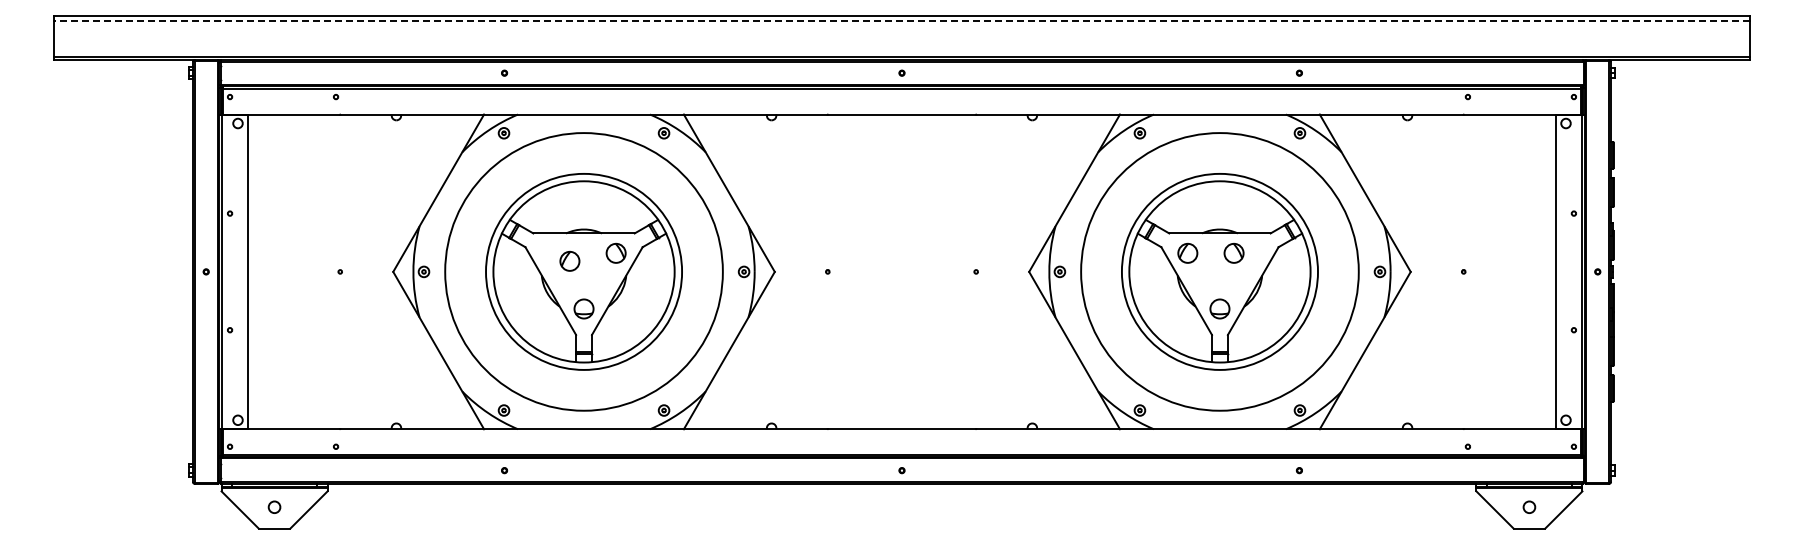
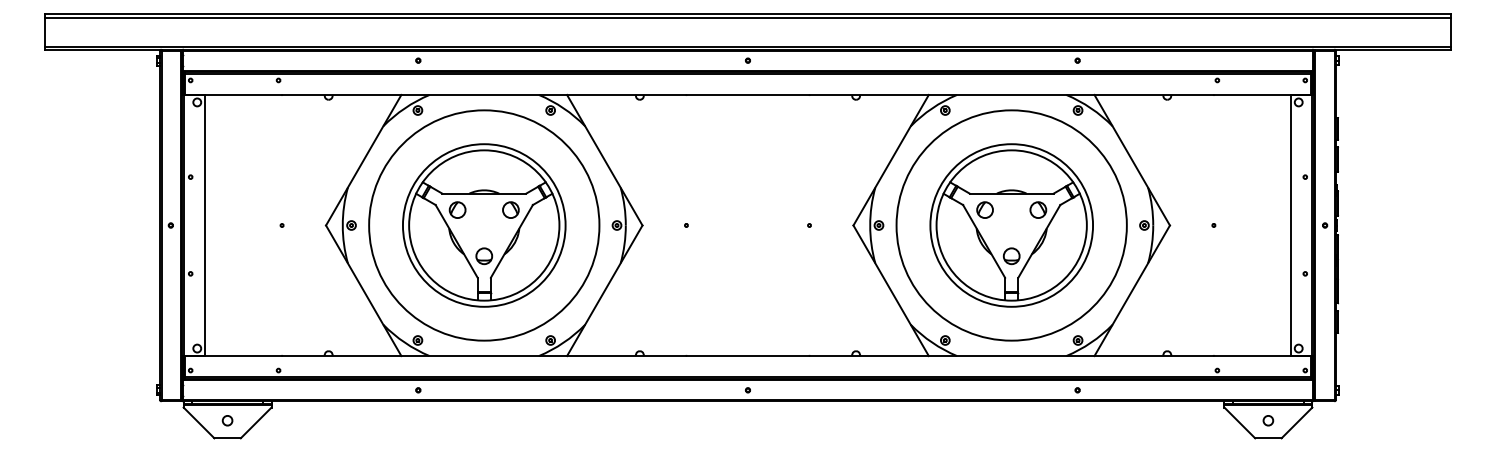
line: (902, 21) -> (748, 17), dashed -> solid
part: (1233, 252) -> (1037, 209), moved
part: (569, 260) -> (457, 209), moved

